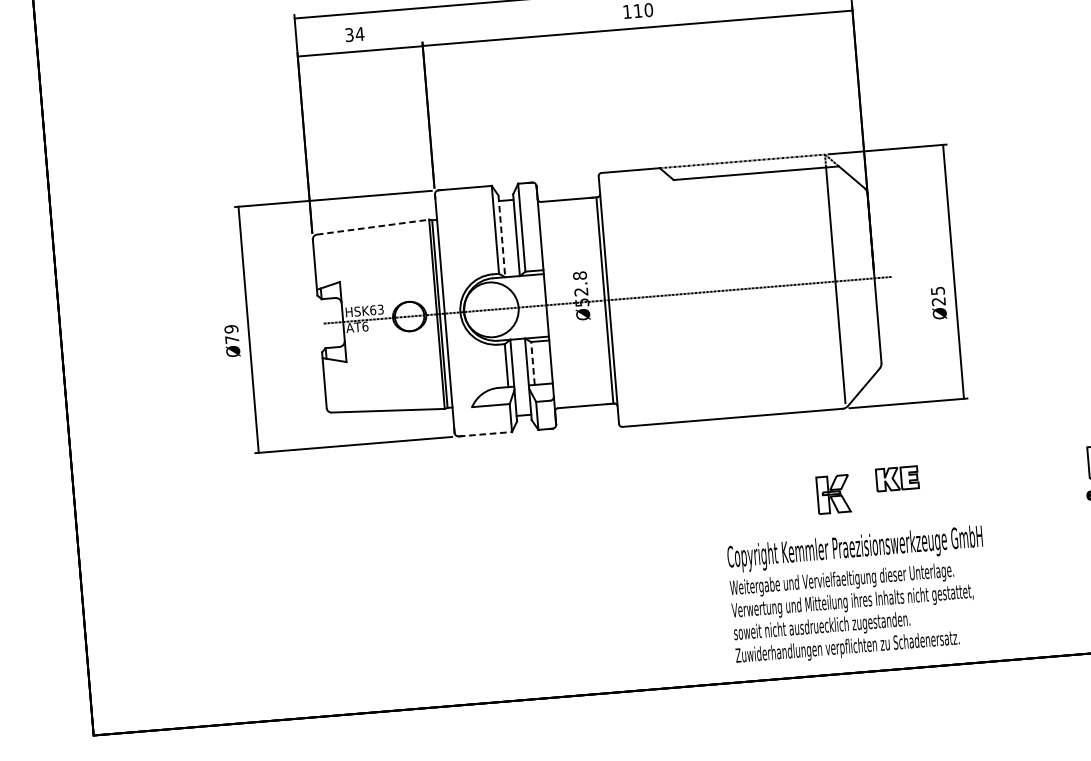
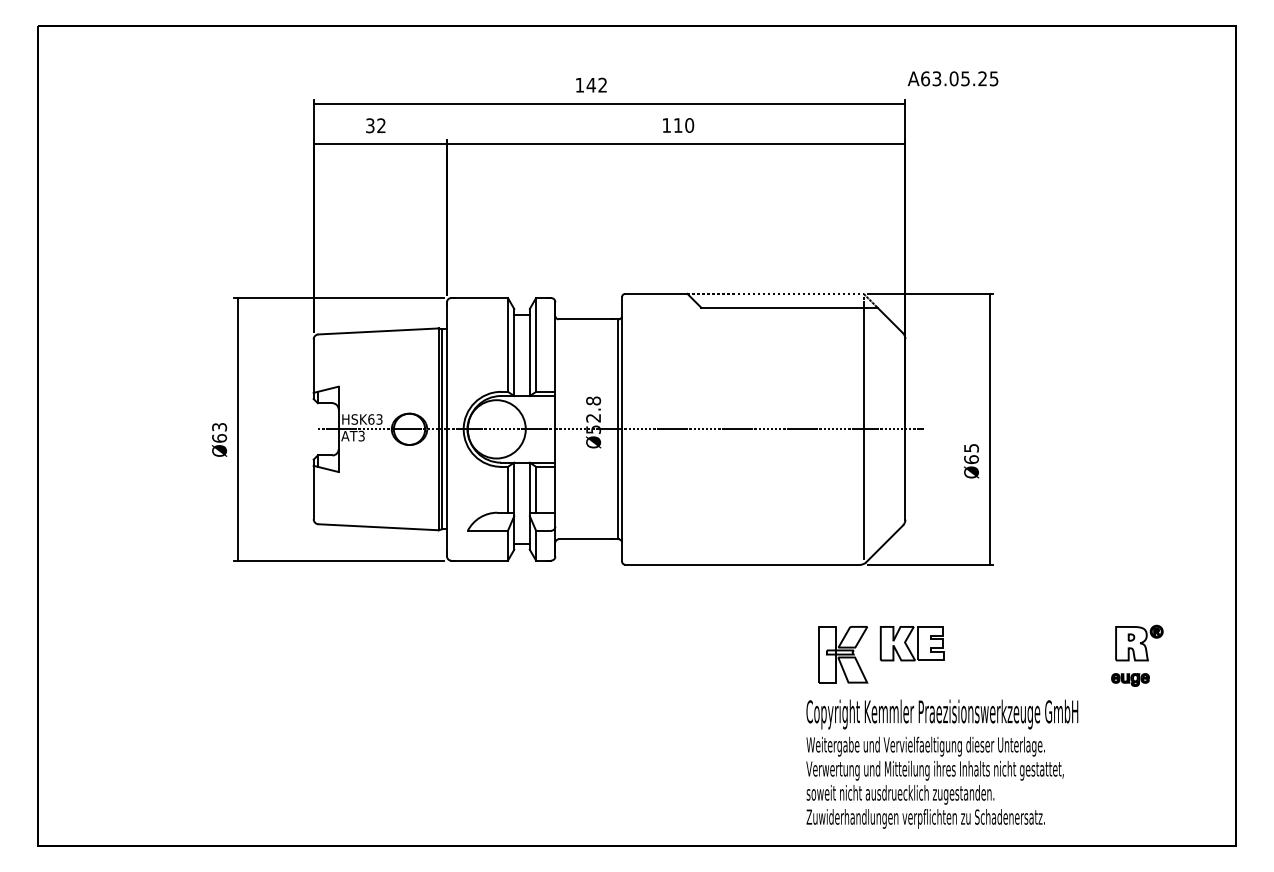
text: (359, 33) -> (381, 125), 34 -> 32
line: (373, 227) -> (379, 331), dashed -> solid
line: (502, 236) -> (514, 352), dashed -> solid
text: (938, 301) -> (971, 459), Ø25 -> Ø65
text: (365, 326) -> (361, 435), AT6 -> AT3
text: (231, 334) -> (219, 432), Ø79 -> Ø63
line: (533, 363) -> (536, 489), dashed -> solid
line: (486, 434) -> (480, 560), dashed -> solid
part: (896, 478) -> (911, 643), size x1.43
part: (833, 494) -> (843, 654), size x1.43
text: (859, 594) -> (942, 763), moved

